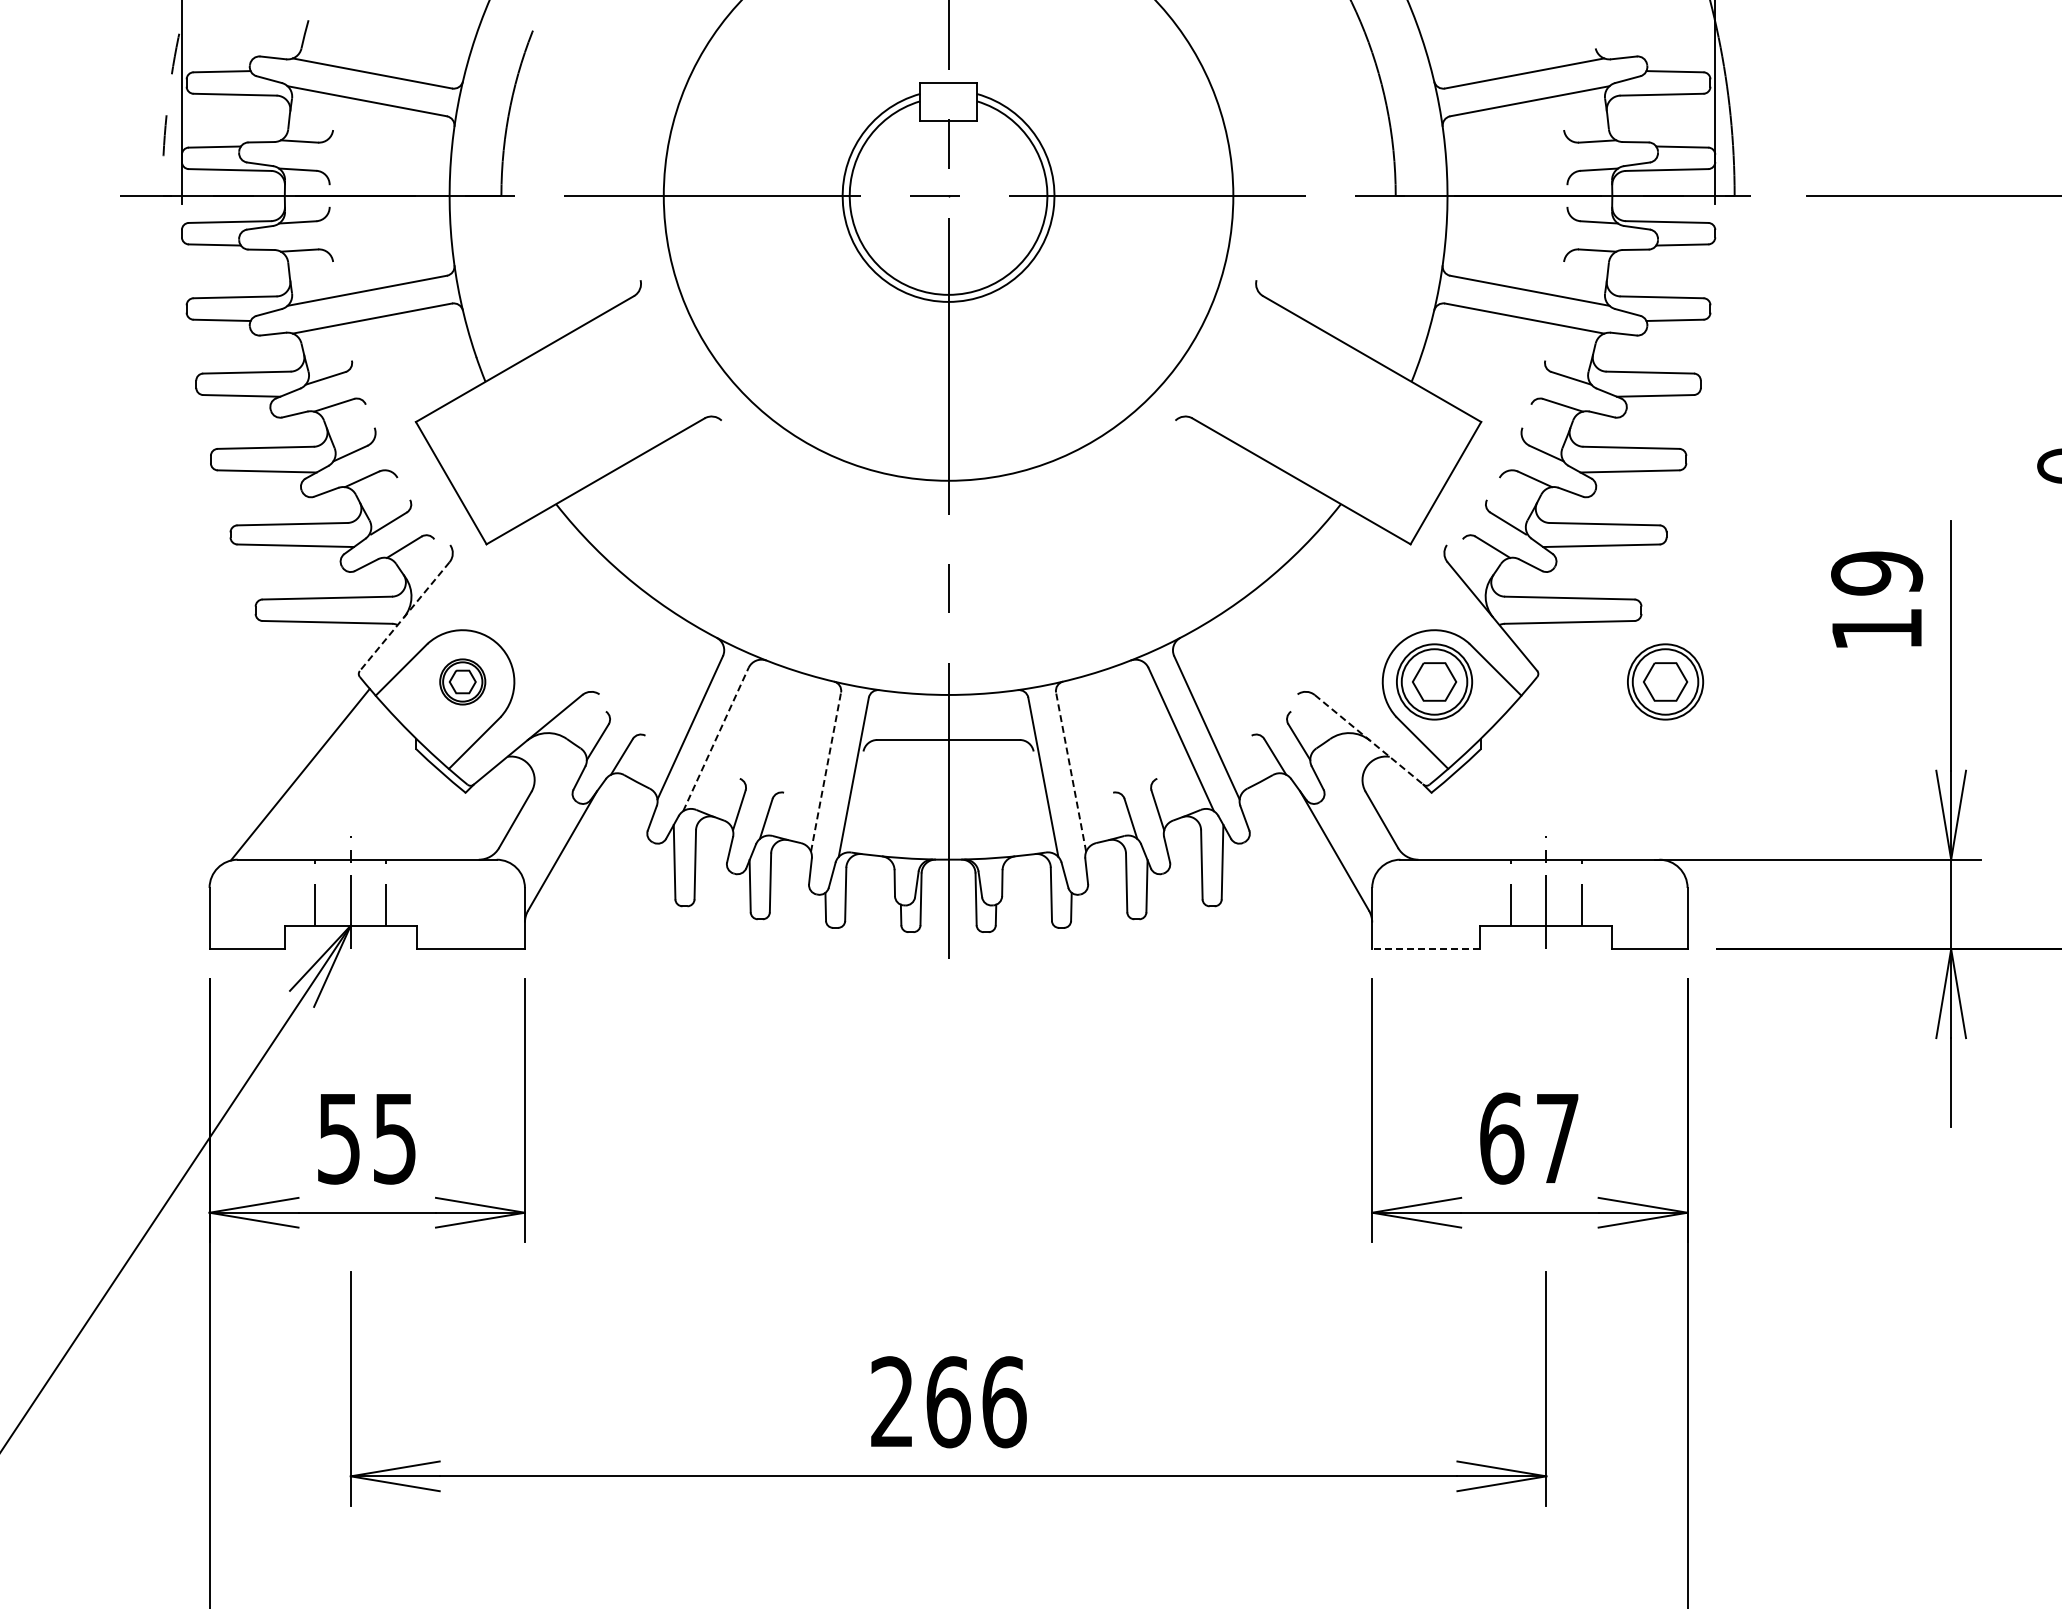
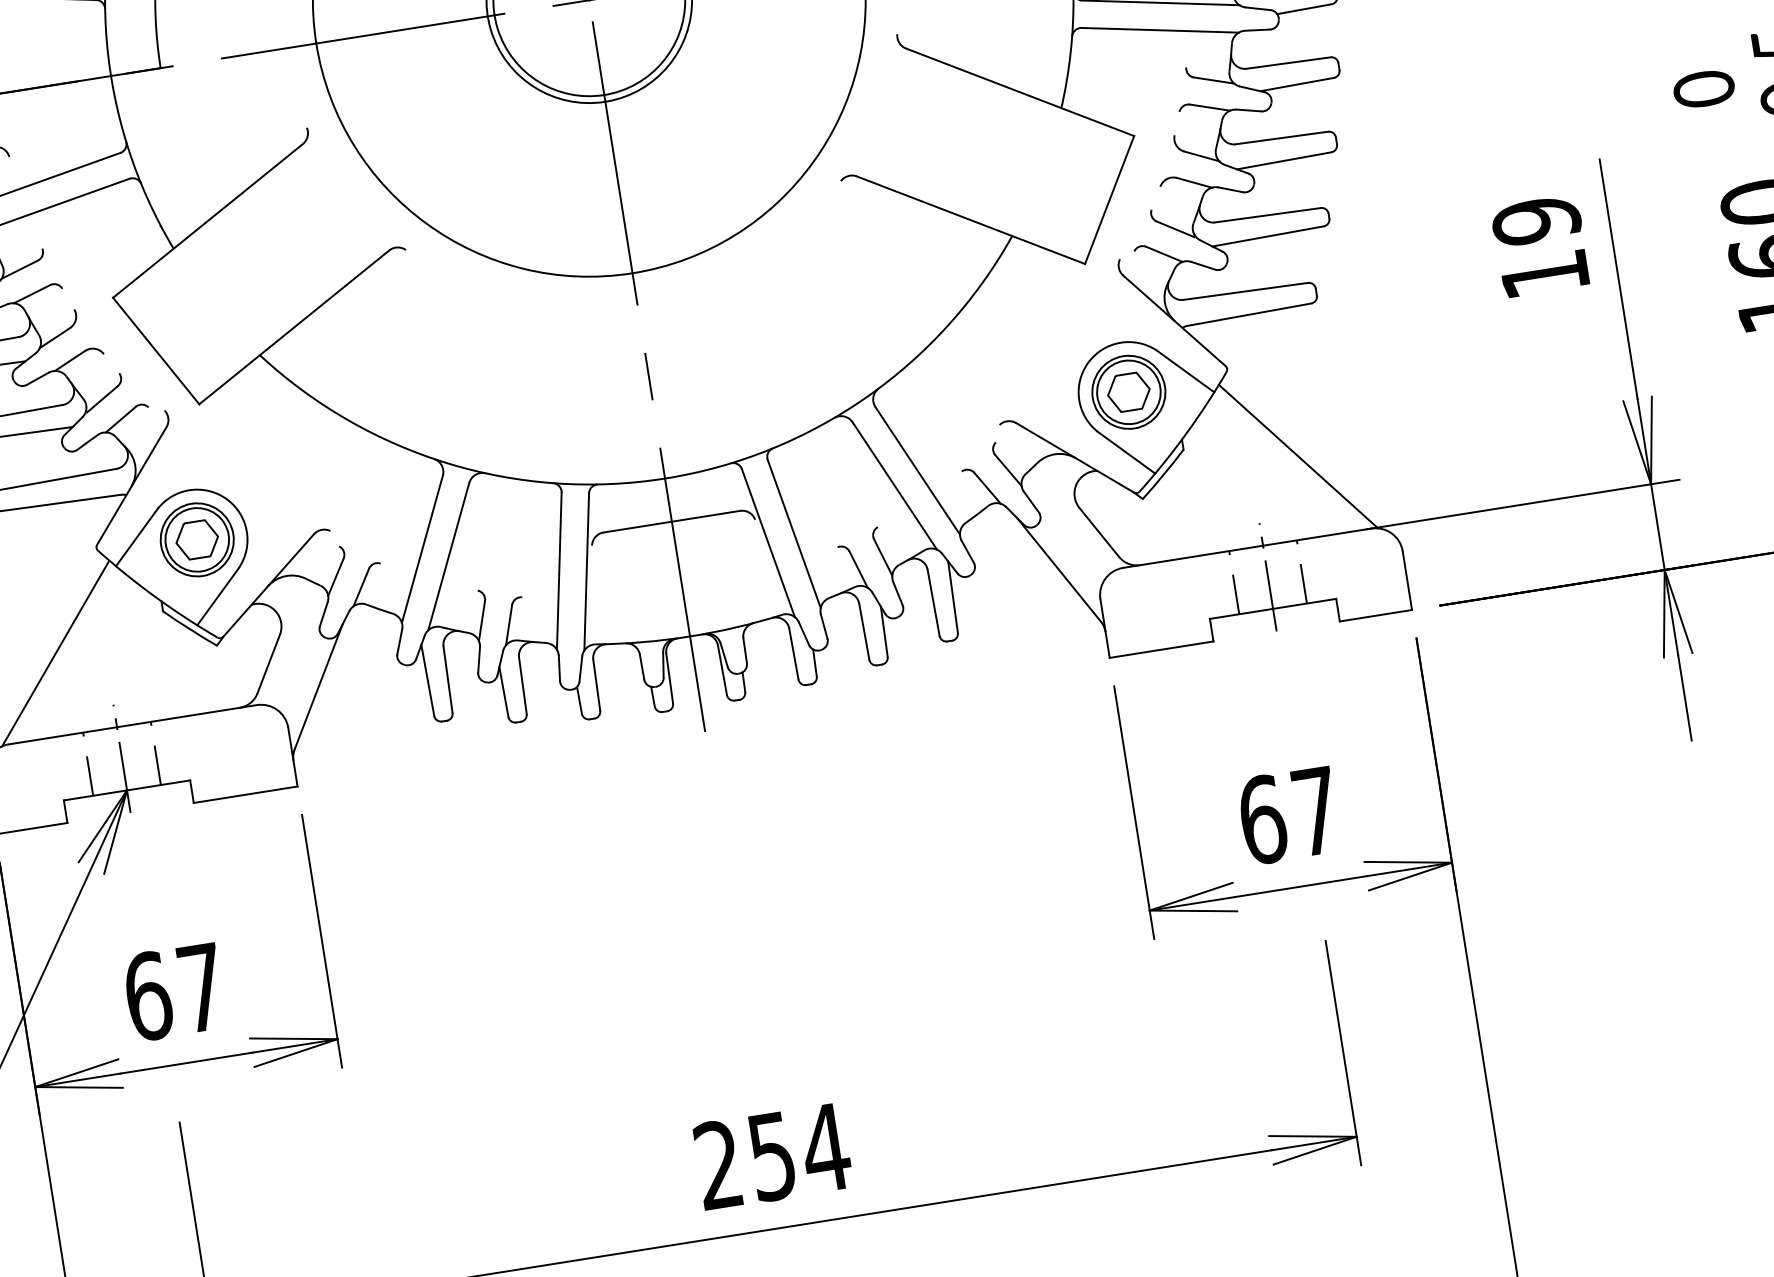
line: (404, 616) -> (131, 485), dashed -> solid
part: (462, 681) -> (197, 539), size x1.67
part: (1665, 681) -> (1350, 356), removed
line: (715, 739) -> (448, 556), dashed -> solid
line: (1369, 740) -> (1075, 458), dashed -> solid
line: (826, 771) -> (559, 570), dashed -> solid
line: (1071, 771) -> (794, 533), dashed -> solid
line: (1596, 774) -> (1298, 456), added
line: (1425, 949) -> (1160, 650), dashed -> solid
text: (366, 1138) -> (174, 992), 55 -> 67
text: (976, 1402) -> (799, 1152), 266 -> 254

